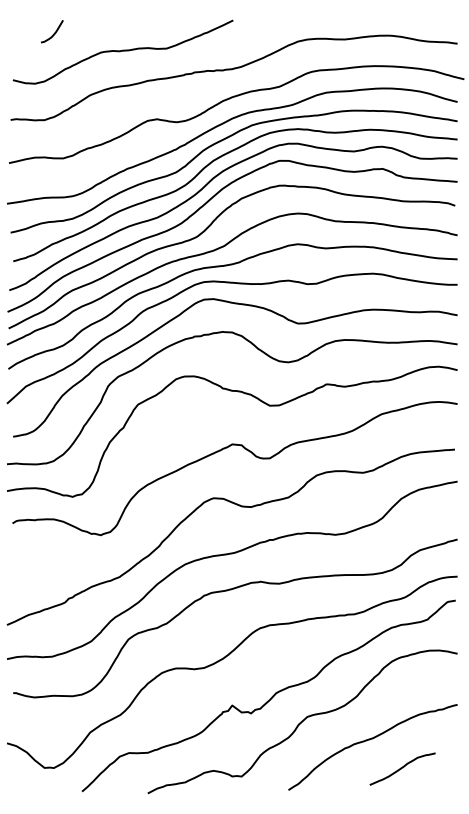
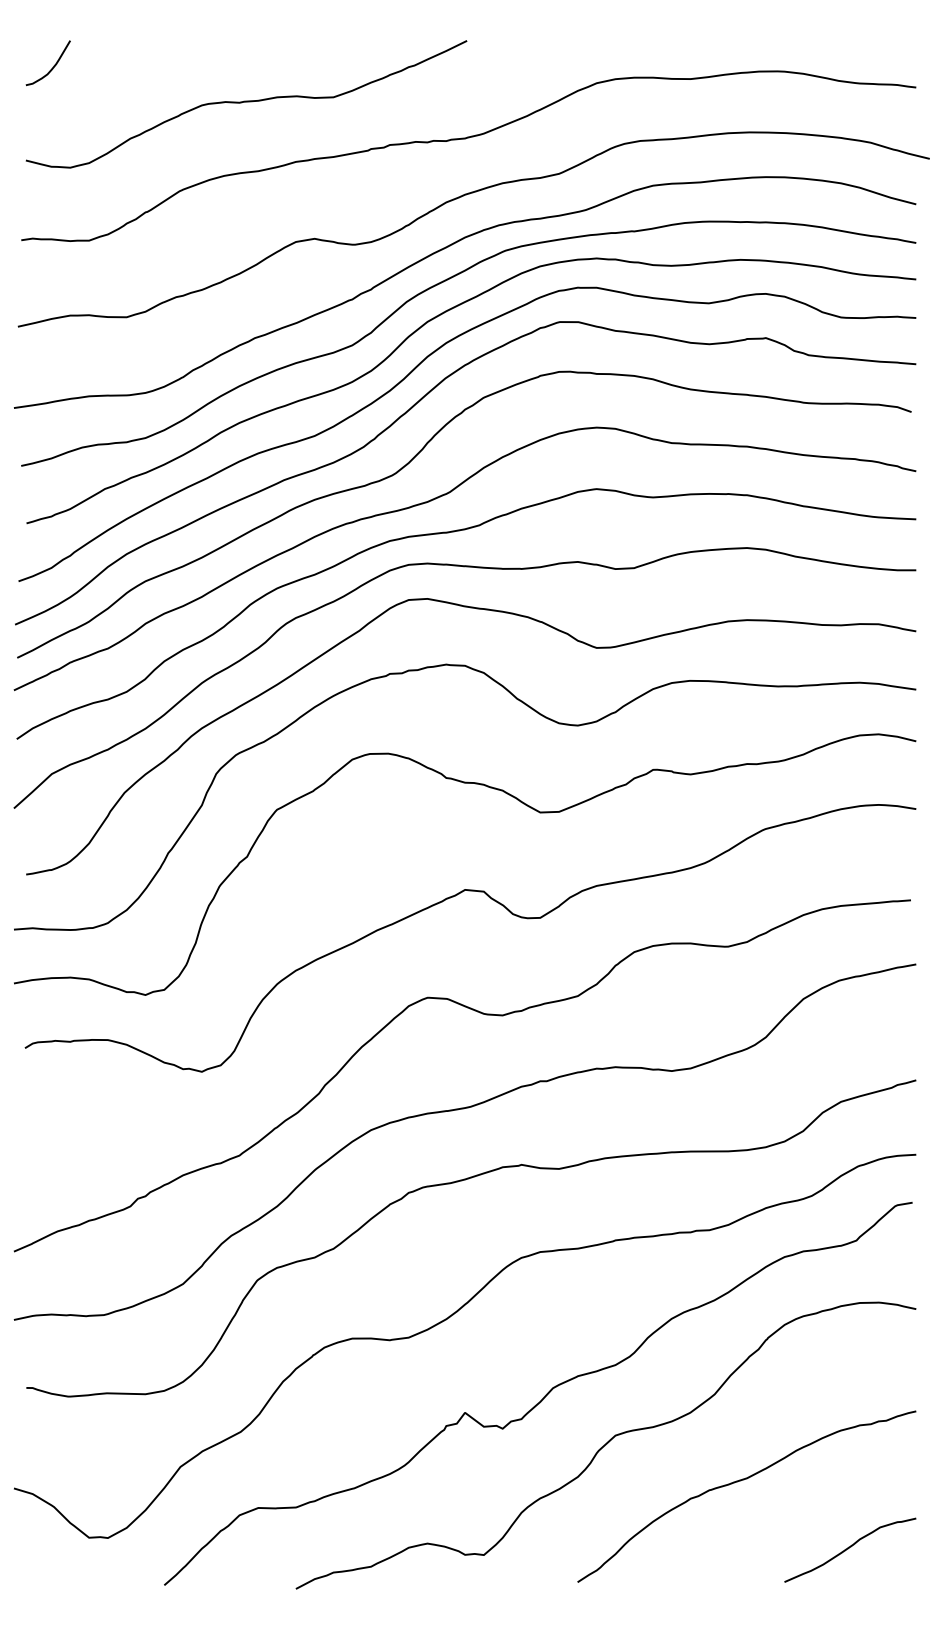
curve: (54, 32) -> (52, 65), moved
curve: (402, 768) -> (849, 1548), moved

